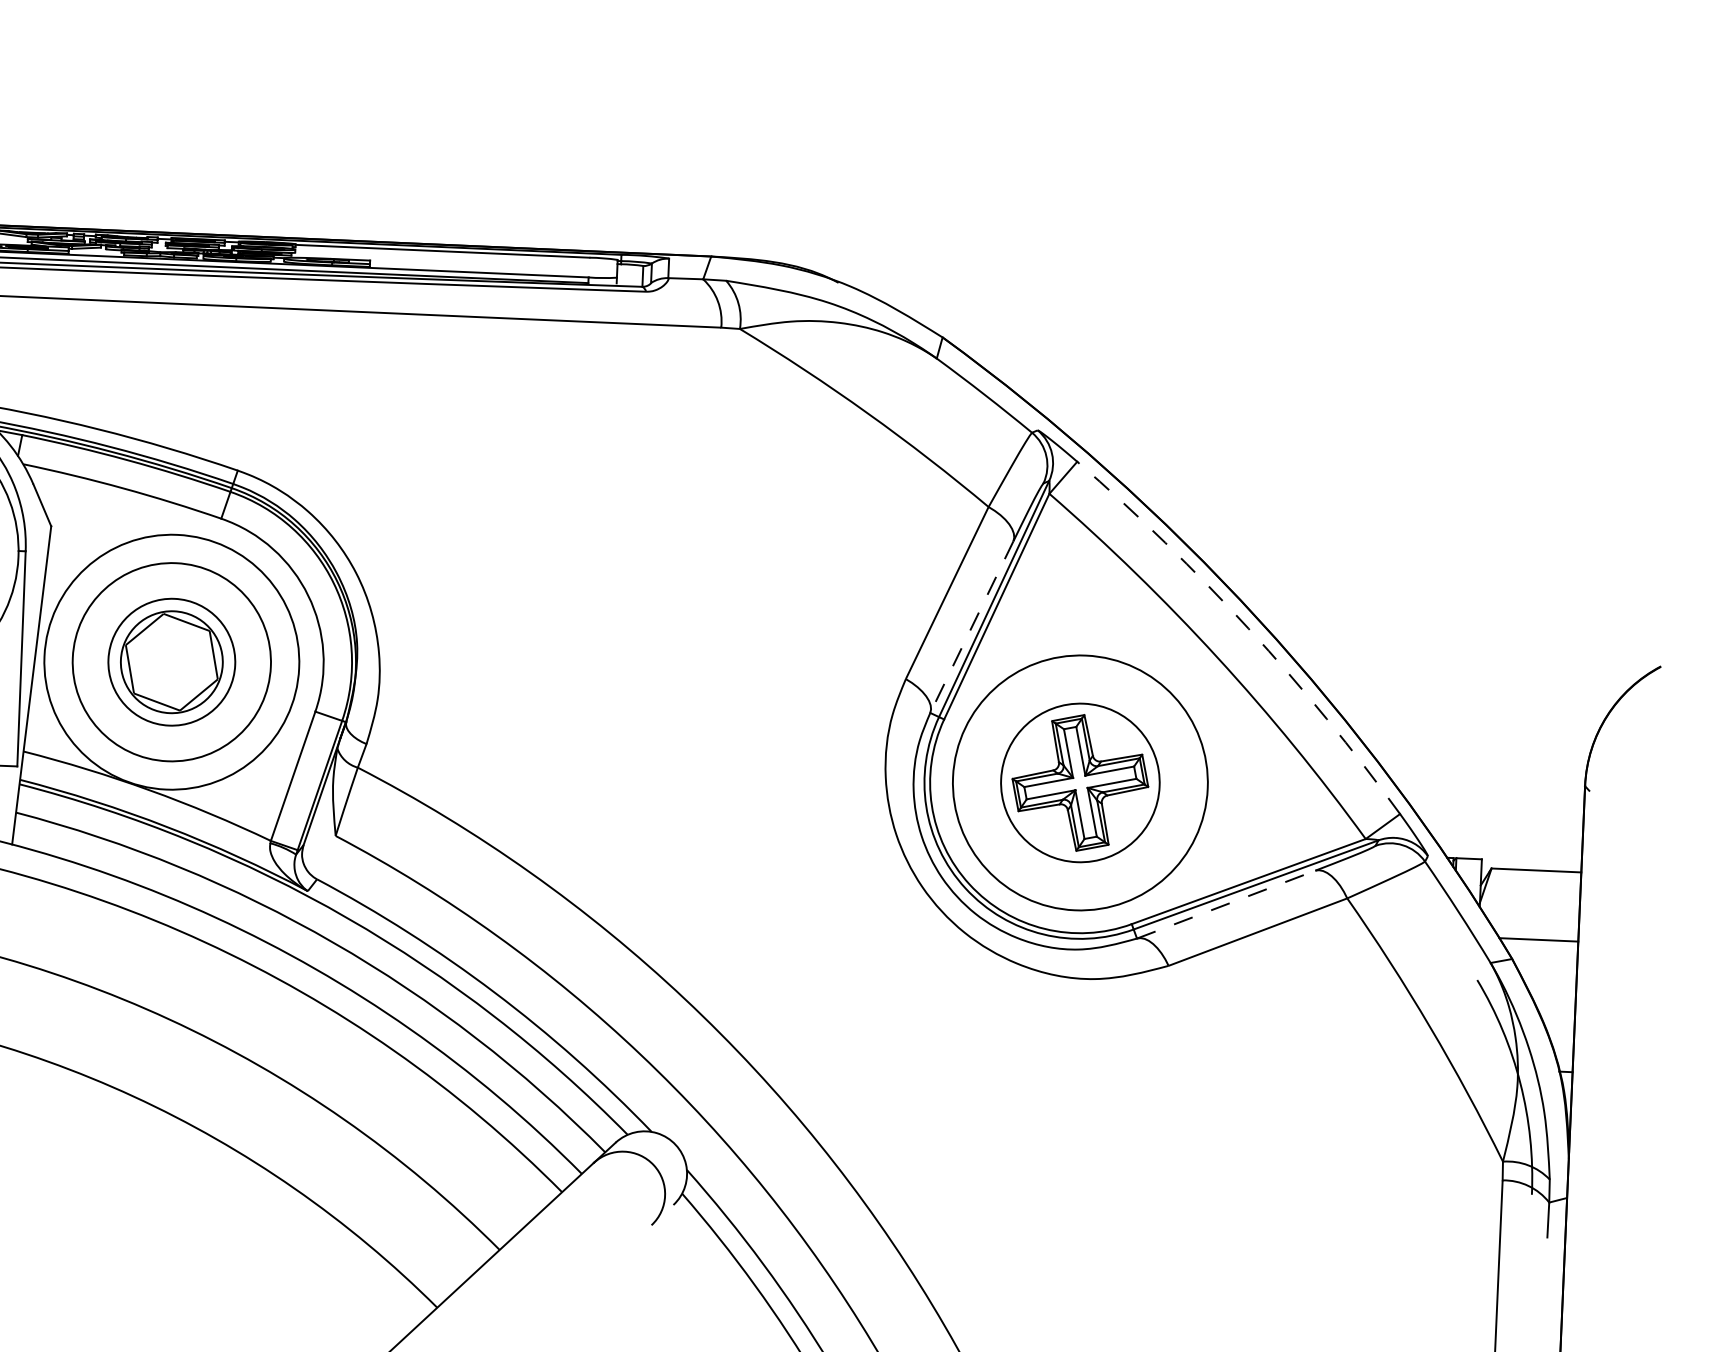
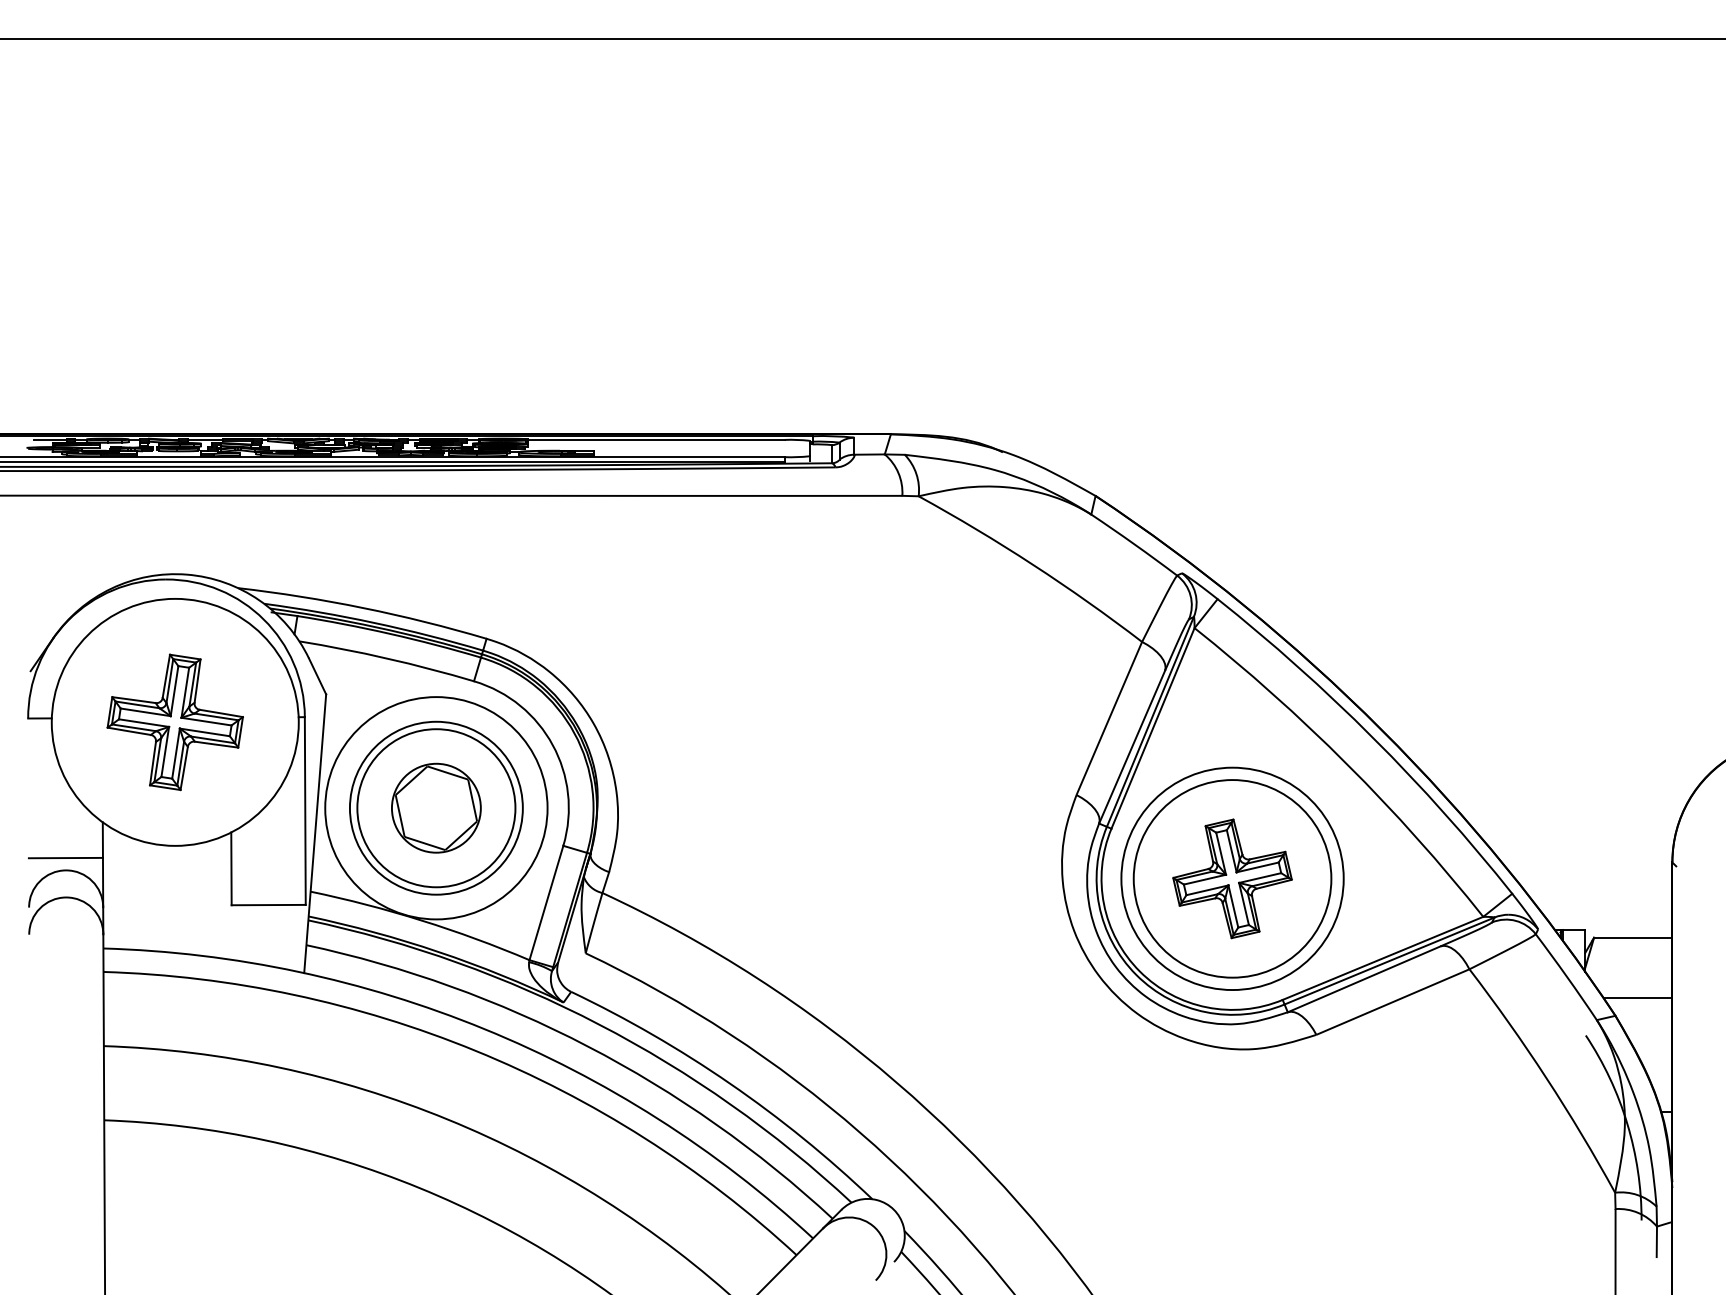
line: (971, 627) -> (1131, 747), dashed -> solid
arc: (1248, 629) -> (1373, 738), dashed -> solid
circle: (171, 662) -> (436, 808), size x1.43
circle: (1080, 782) -> (1232, 878), size x1.43
line: (1226, 904) -> (1364, 979), dashed -> solid

